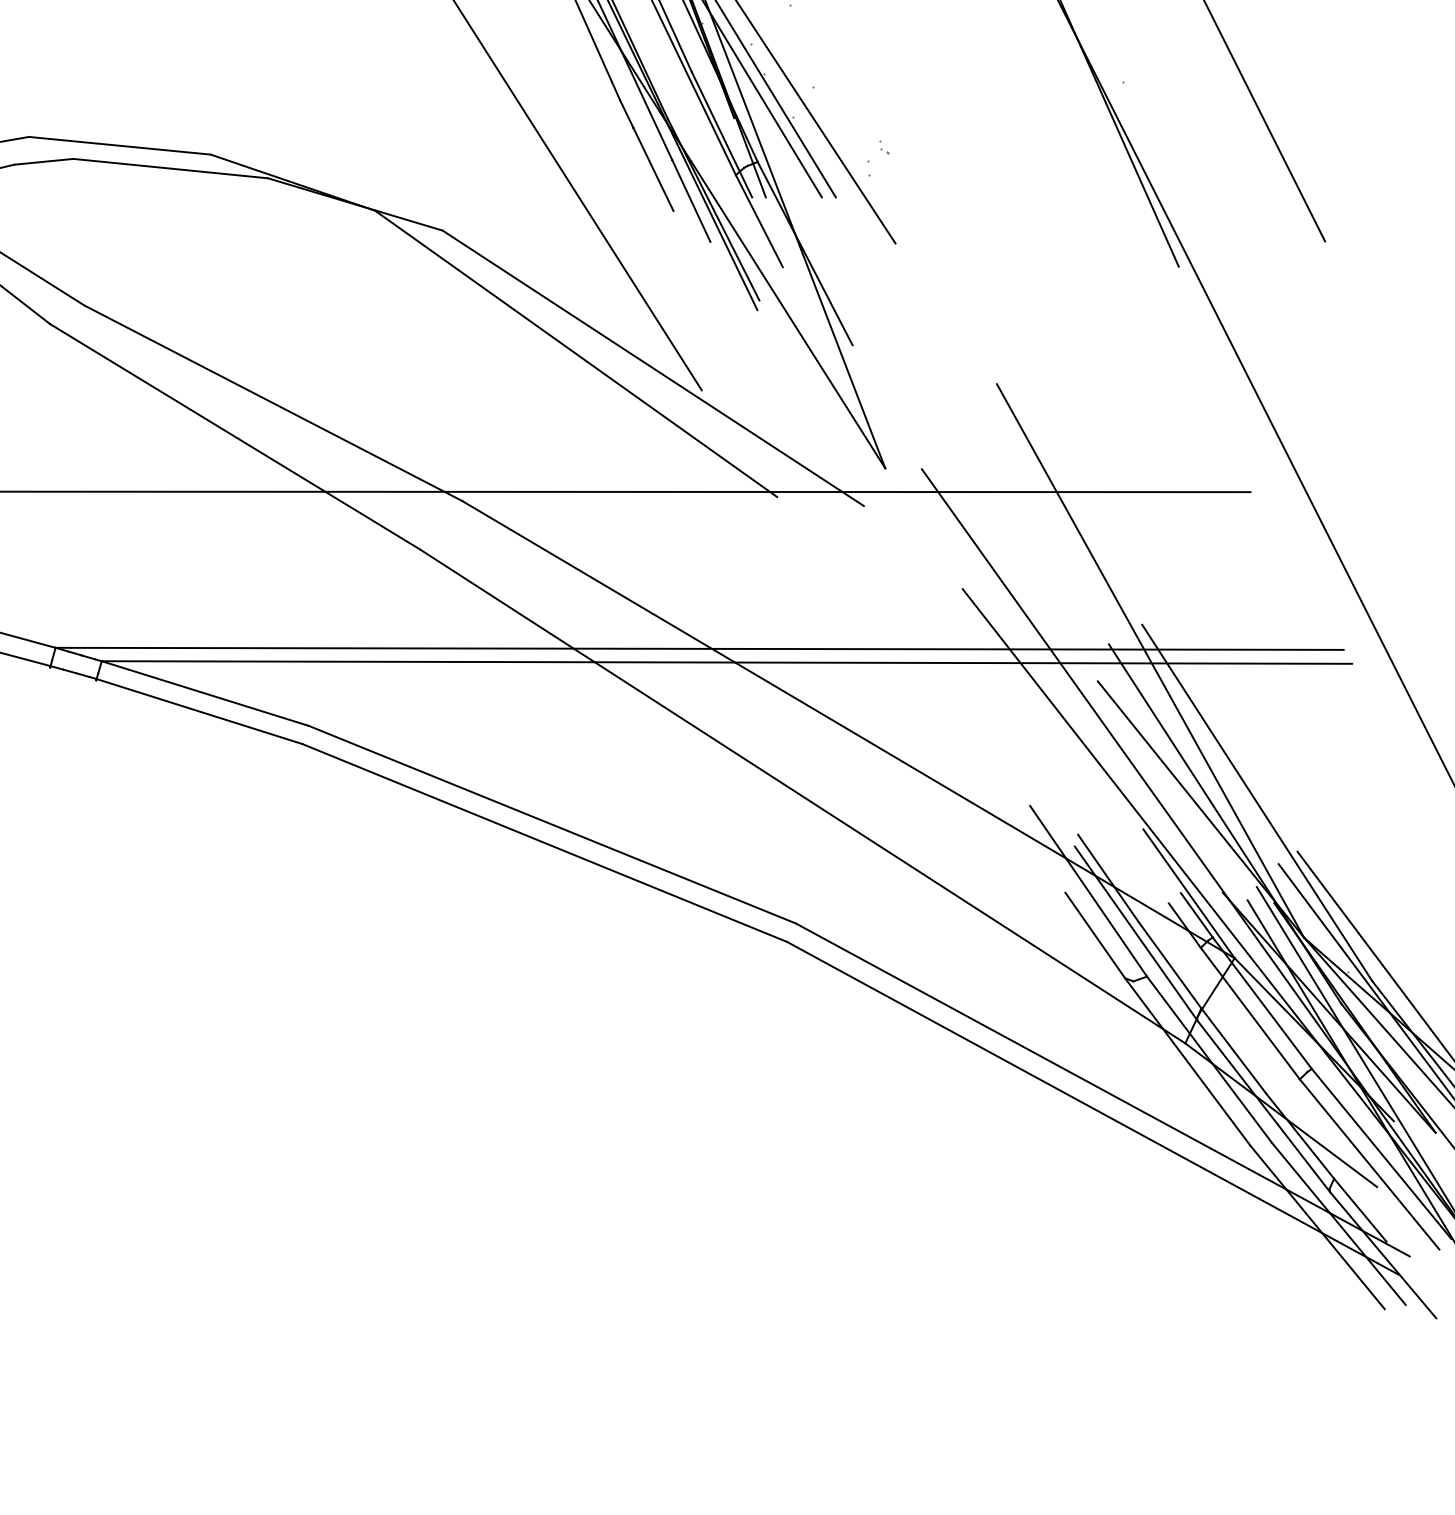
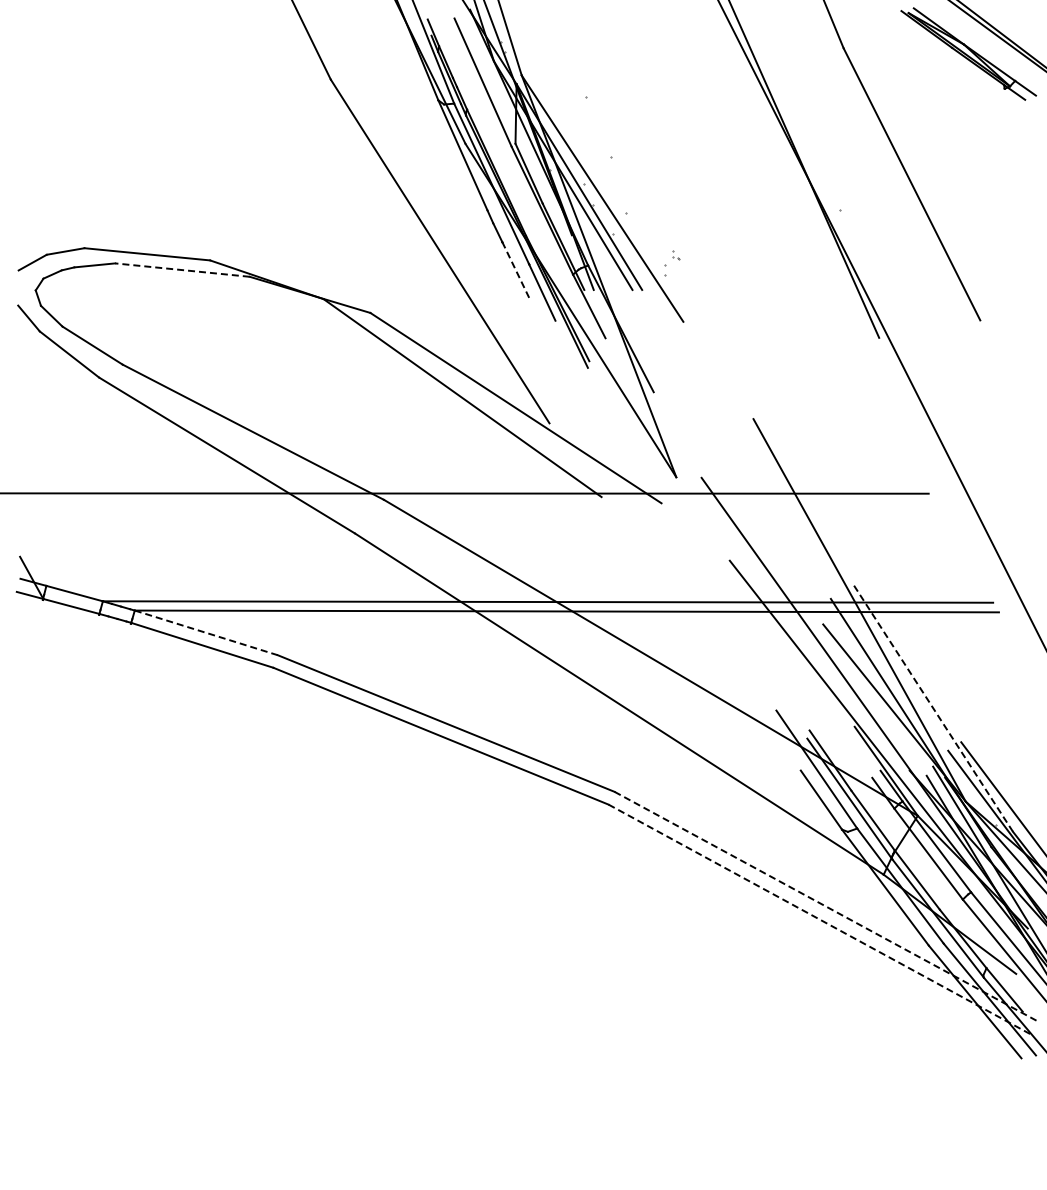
line: (170, 169) -> (182, 270), solid -> dashed
line: (654, 169) -> (516, 270), solid -> dashed
line: (205, 692) -> (206, 632), solid -> dashed
line: (1257, 802) -> (933, 708), solid -> dashed
line: (1104, 1090) -> (827, 907), solid -> dashed
line: (1092, 1108) -> (819, 919), solid -> dashed

